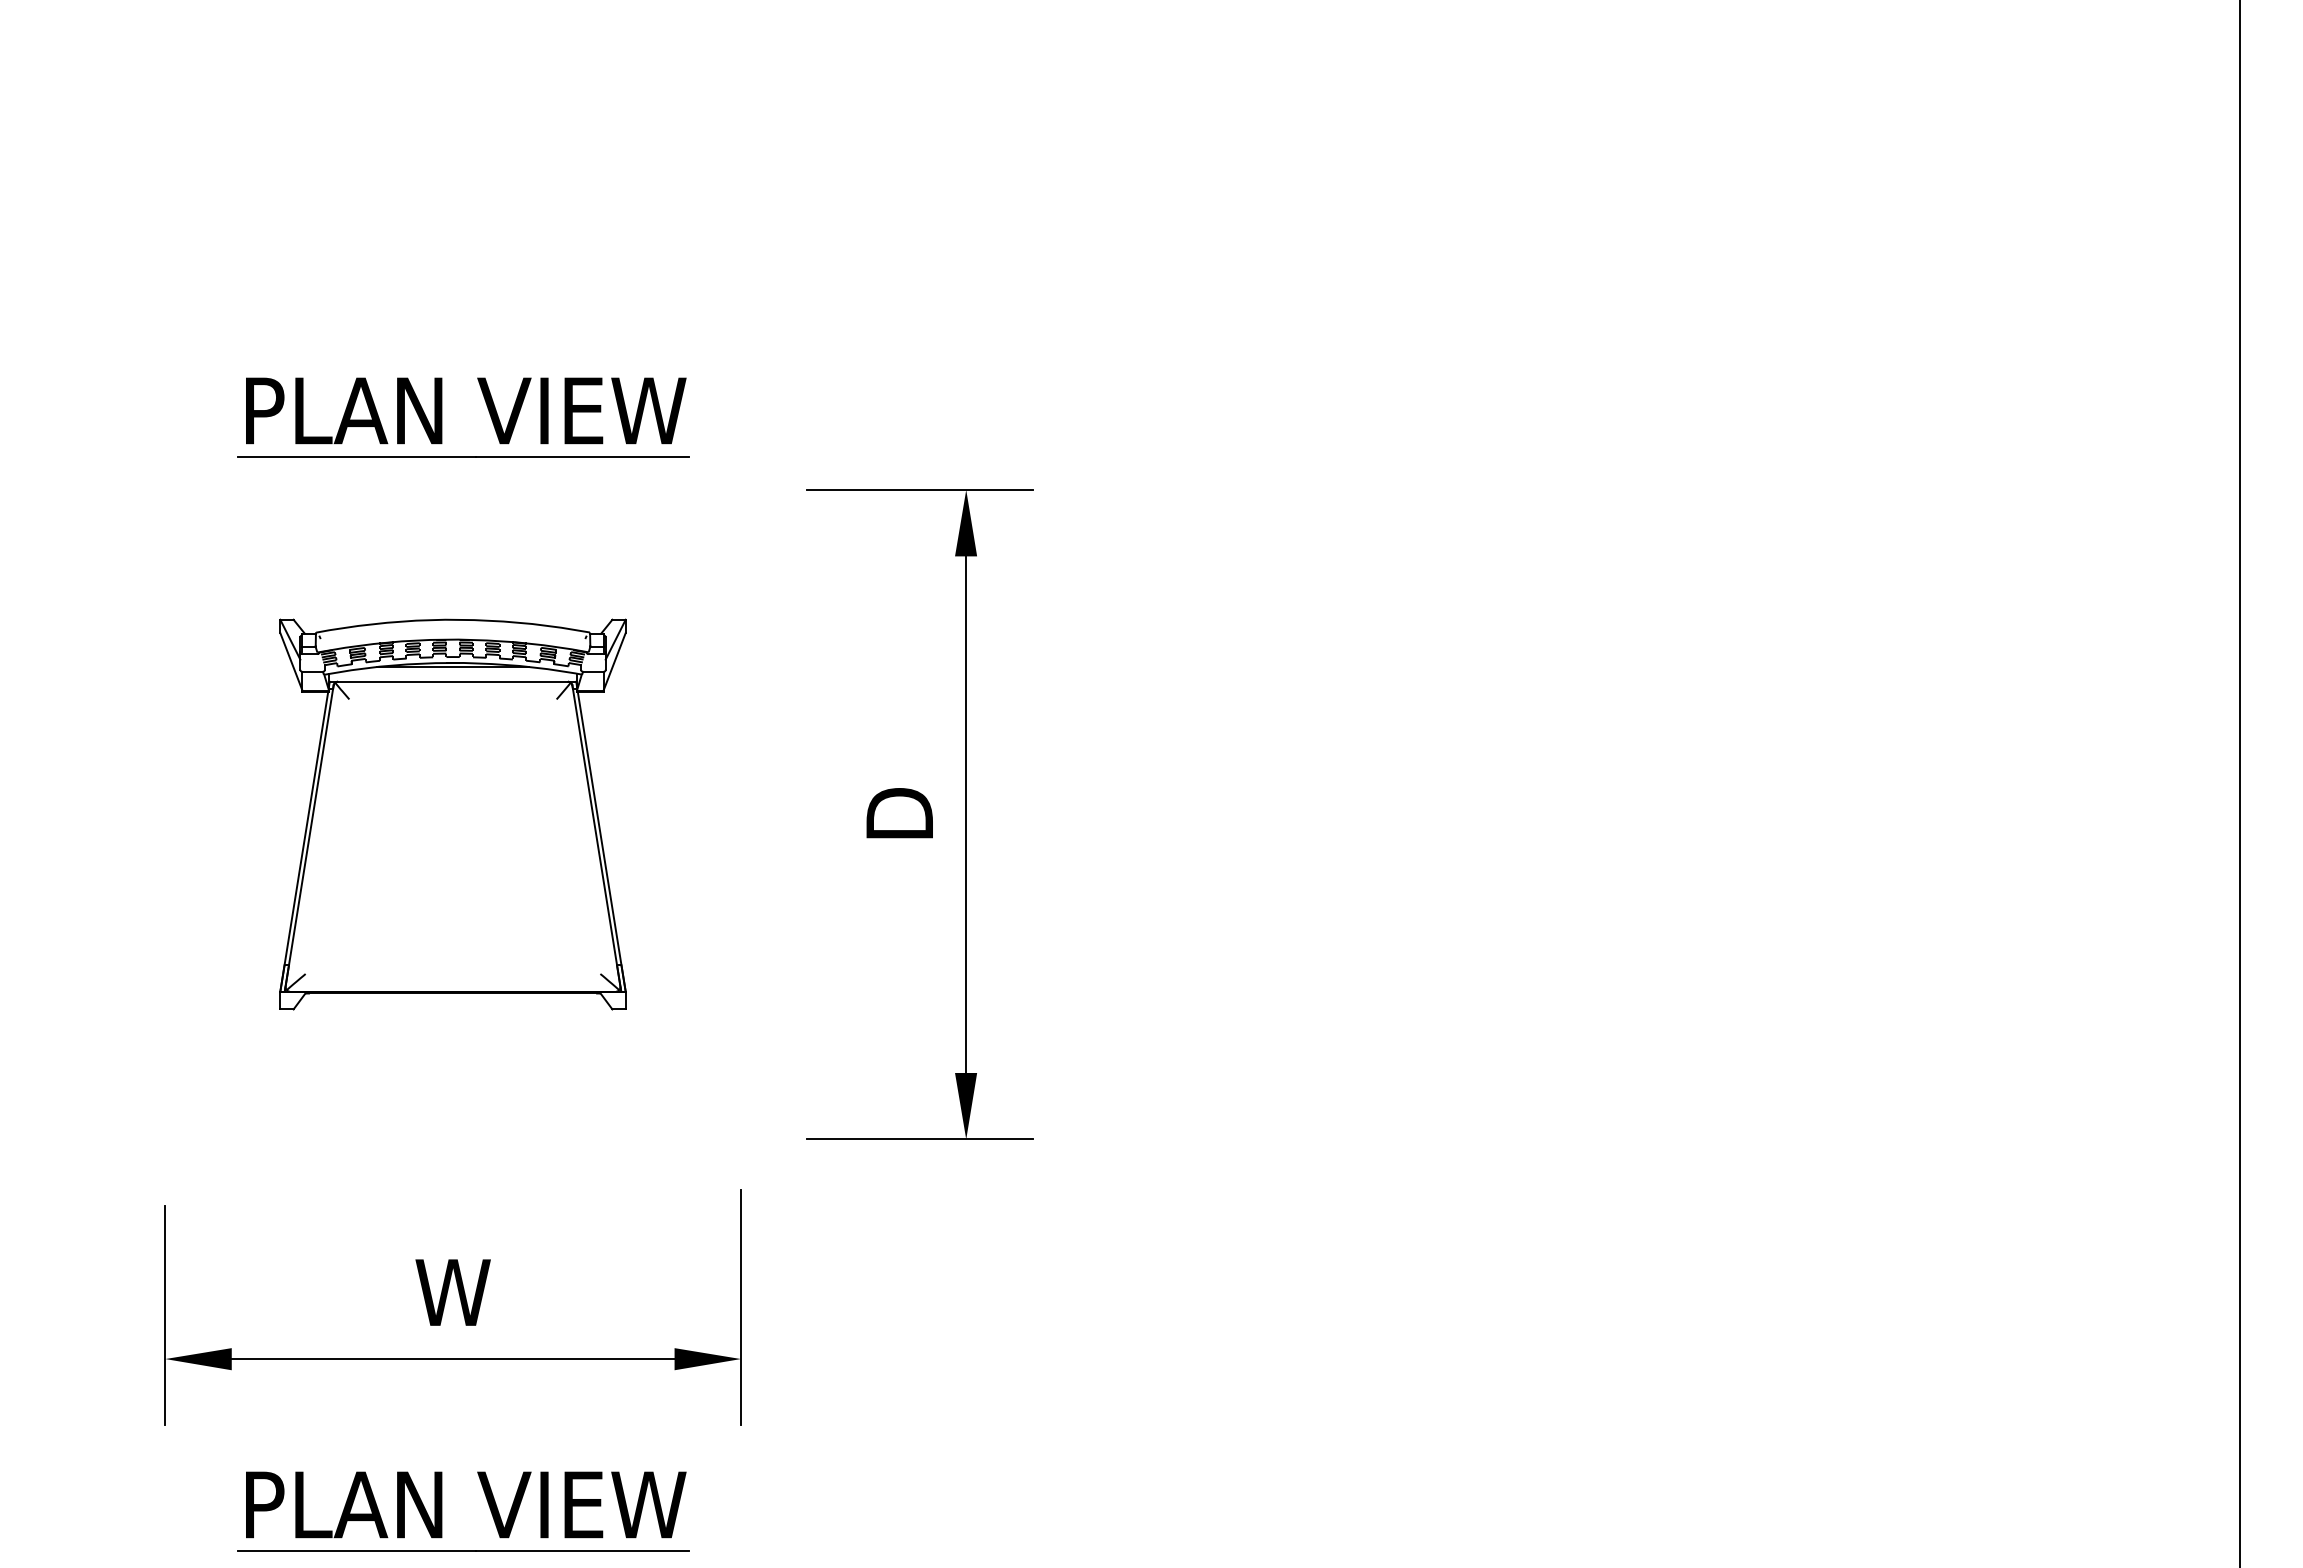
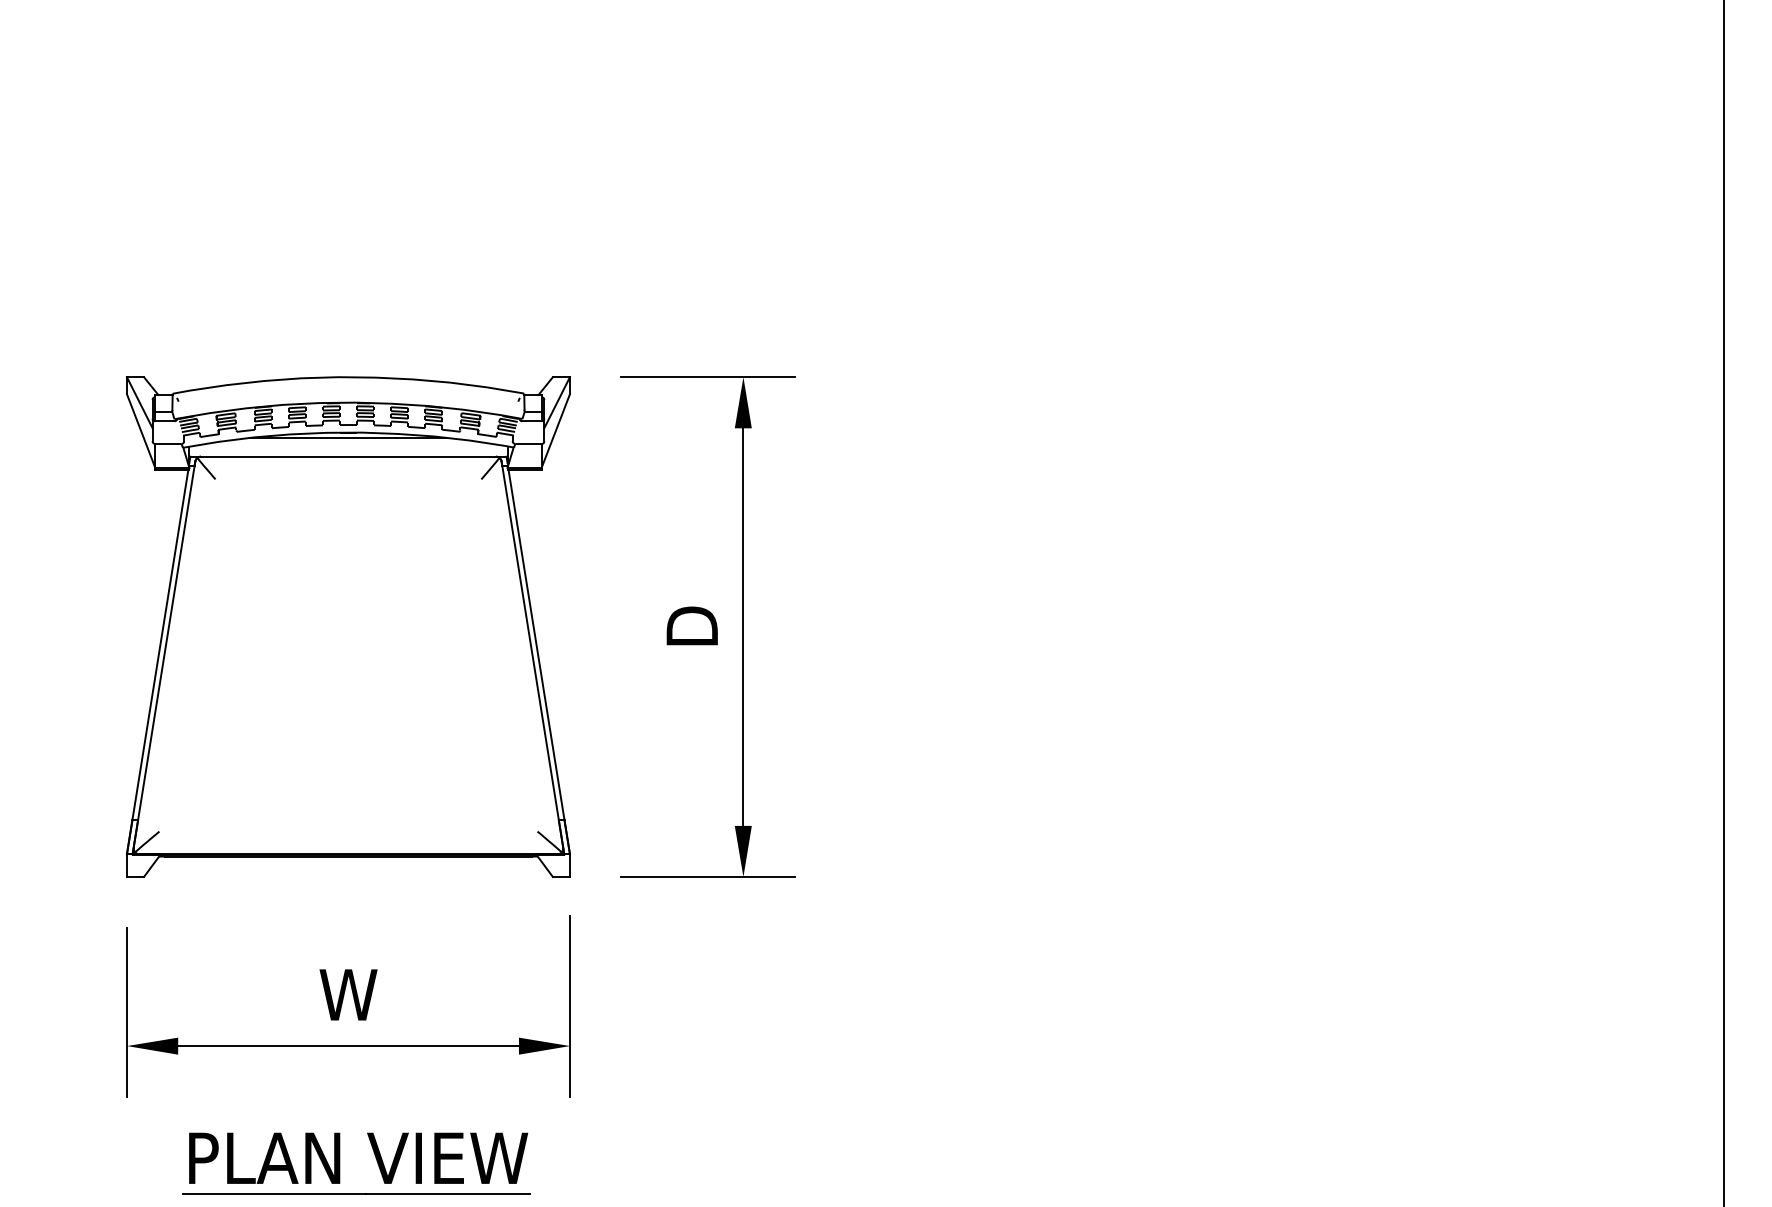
part: (442, 417) -> (340, 321), removed
part: (452, 814) -> (348, 626), size x1.67

